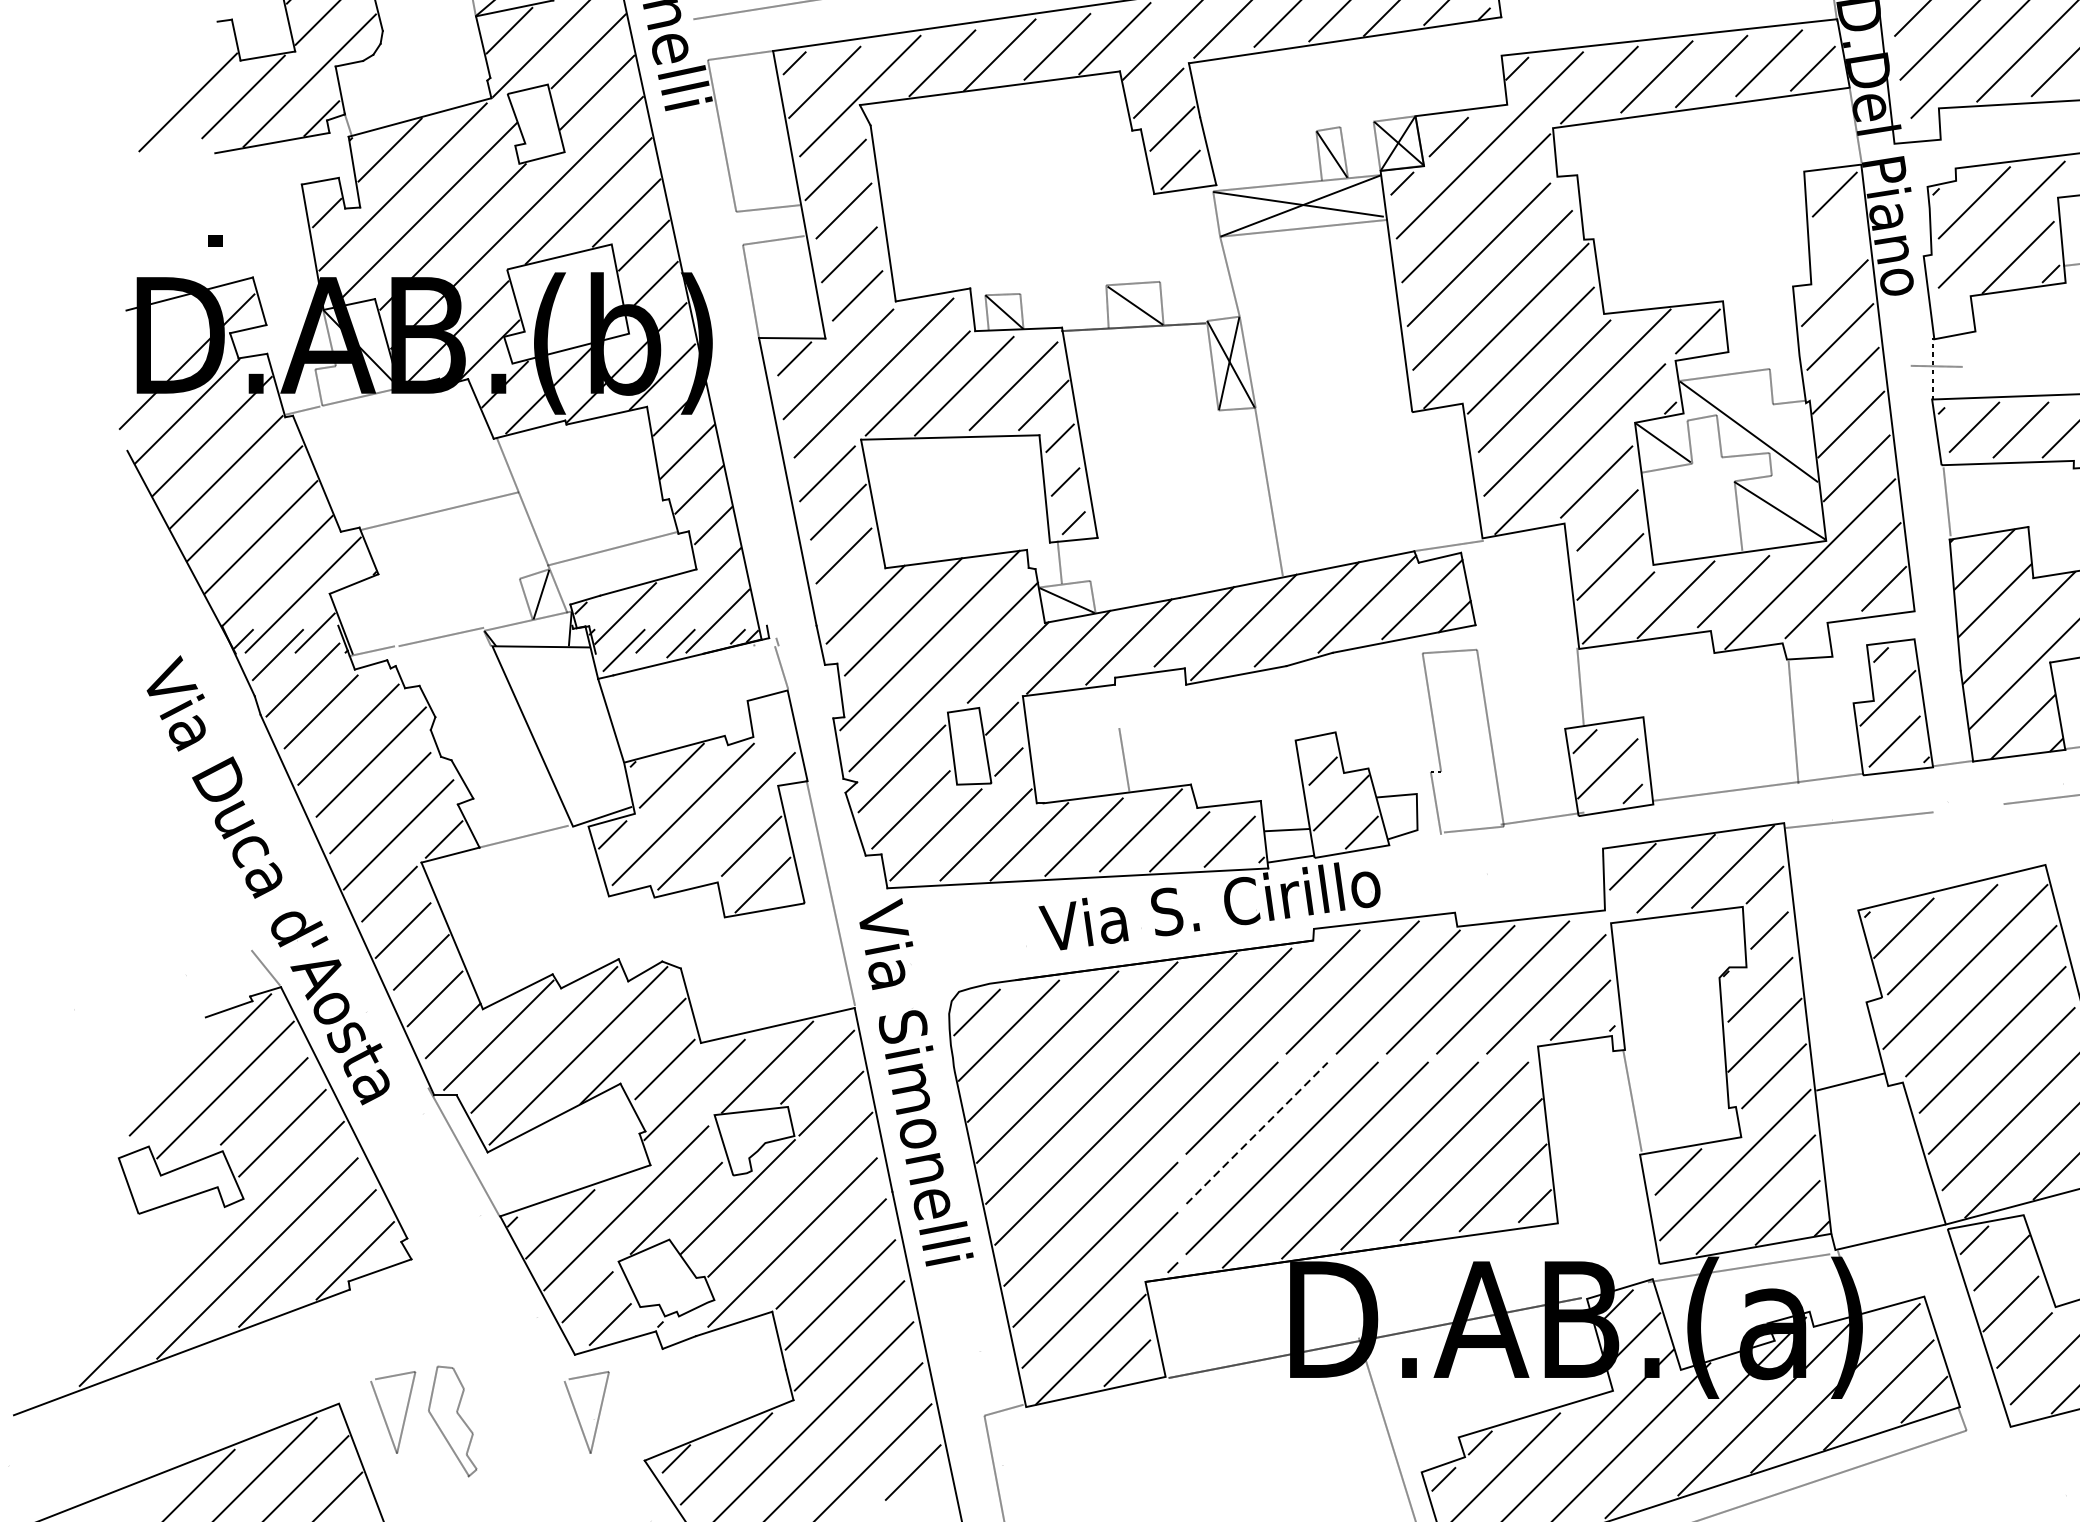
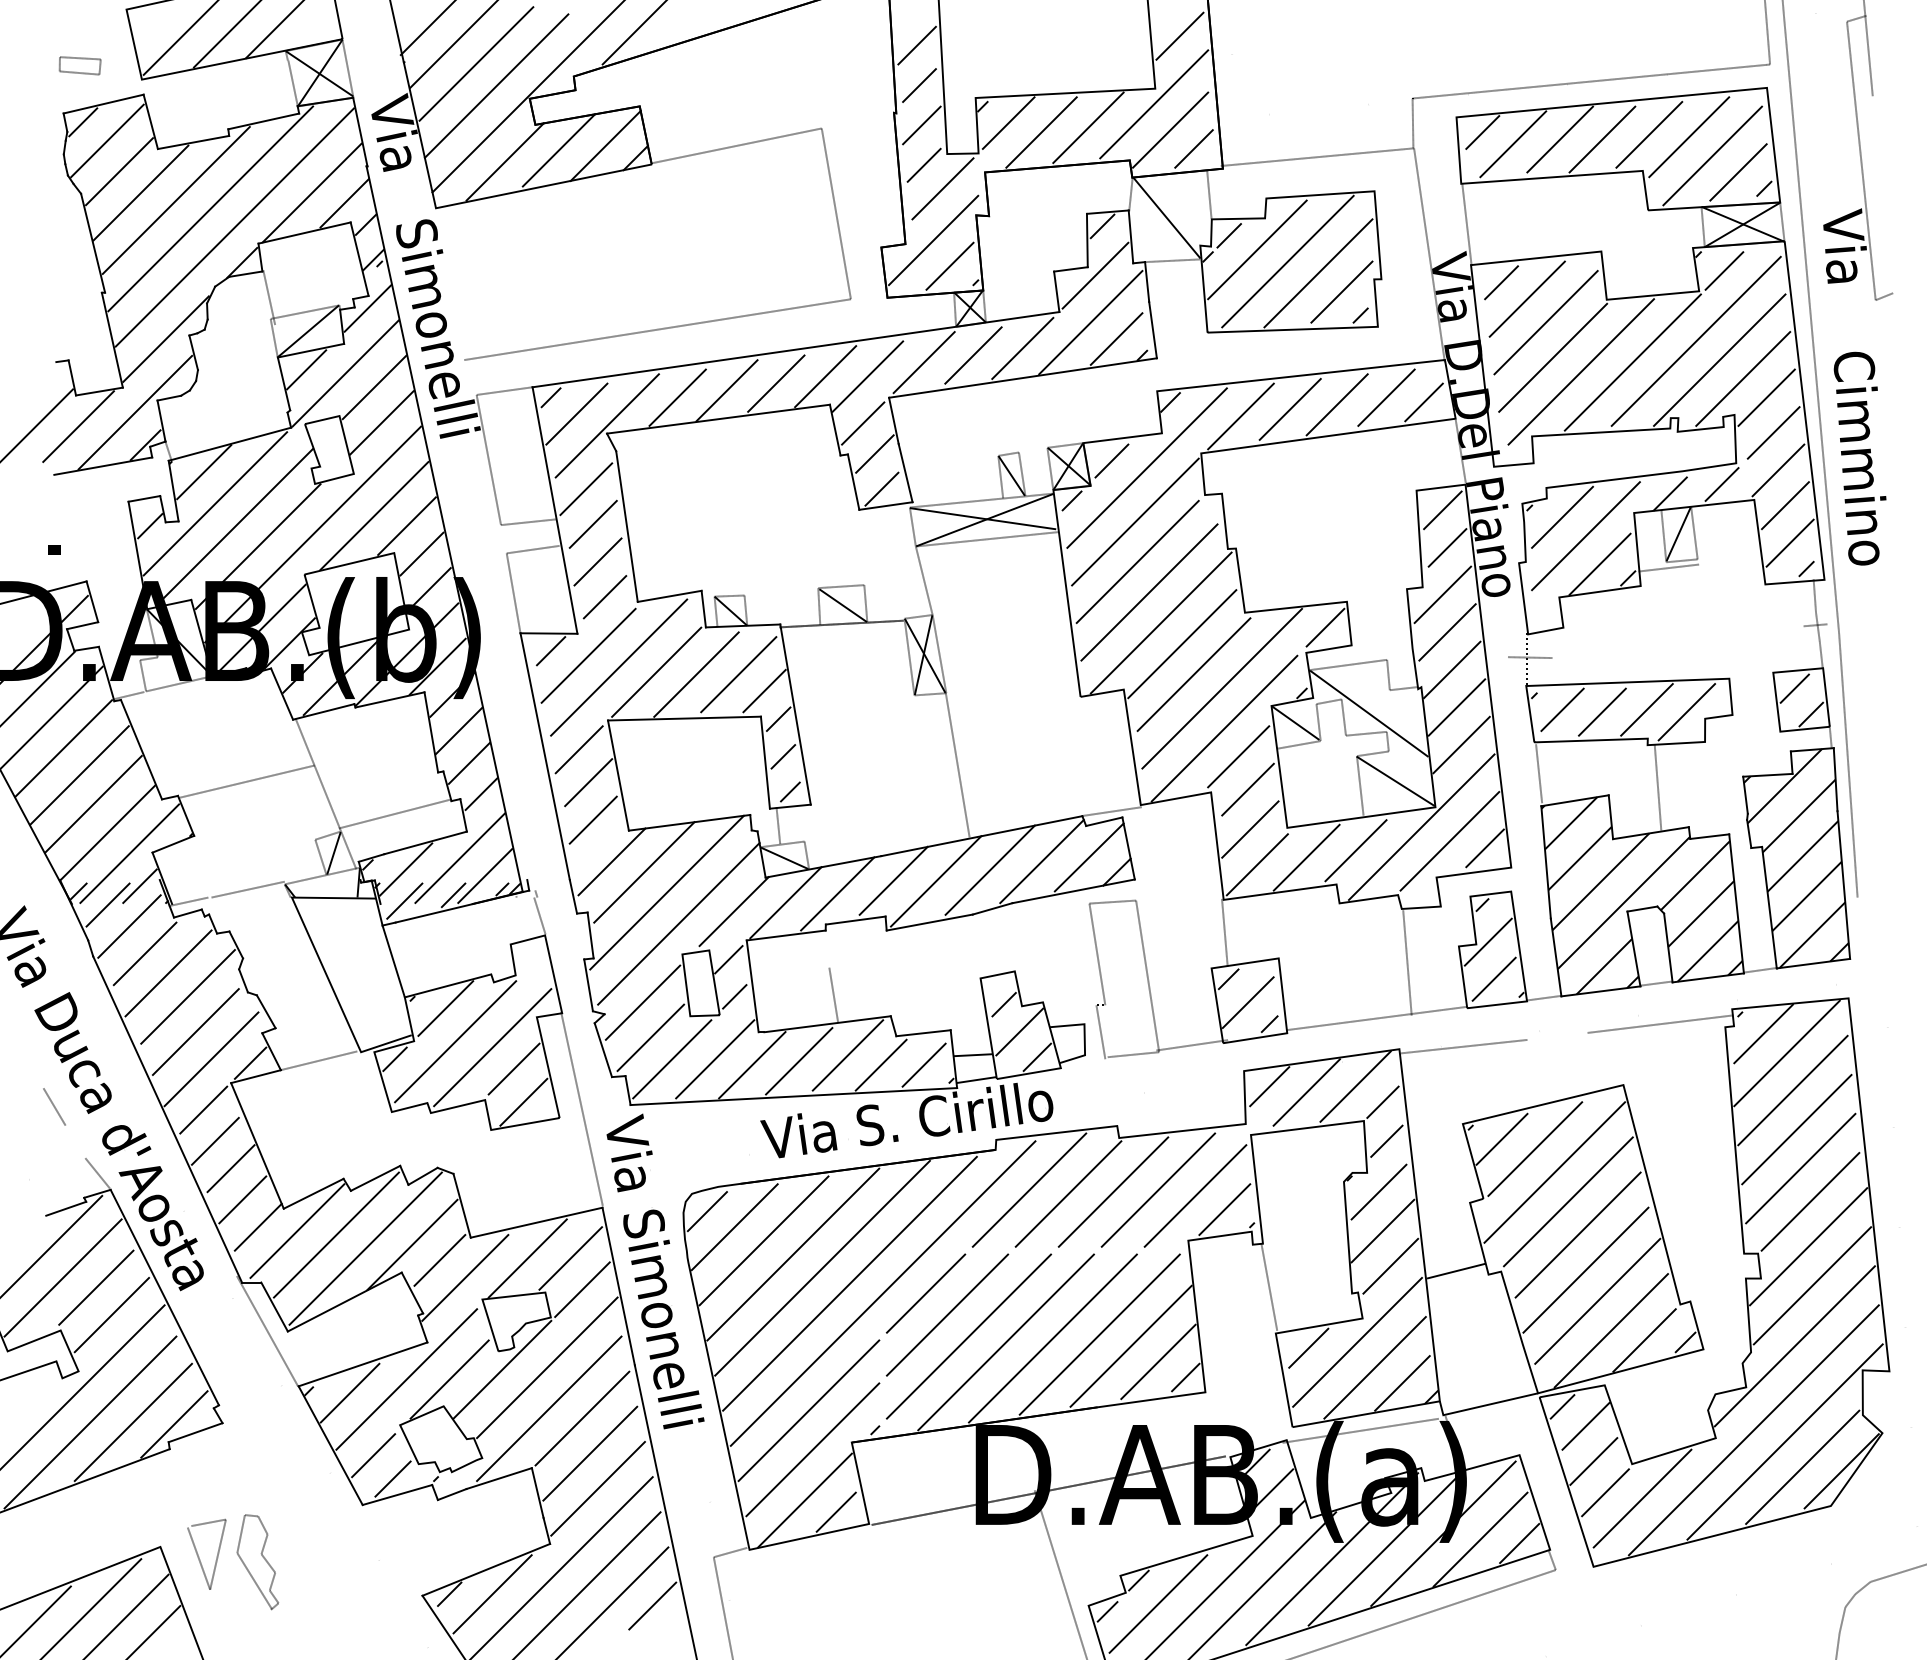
line: (1840, 237) -> (1447, 547), added
line: (215, 889) -> (54, 1106), added
line: (1257, 1133) -> (947, 1315), dashed -> solid
line: (578, 1414) -> (365, 1556), removed

